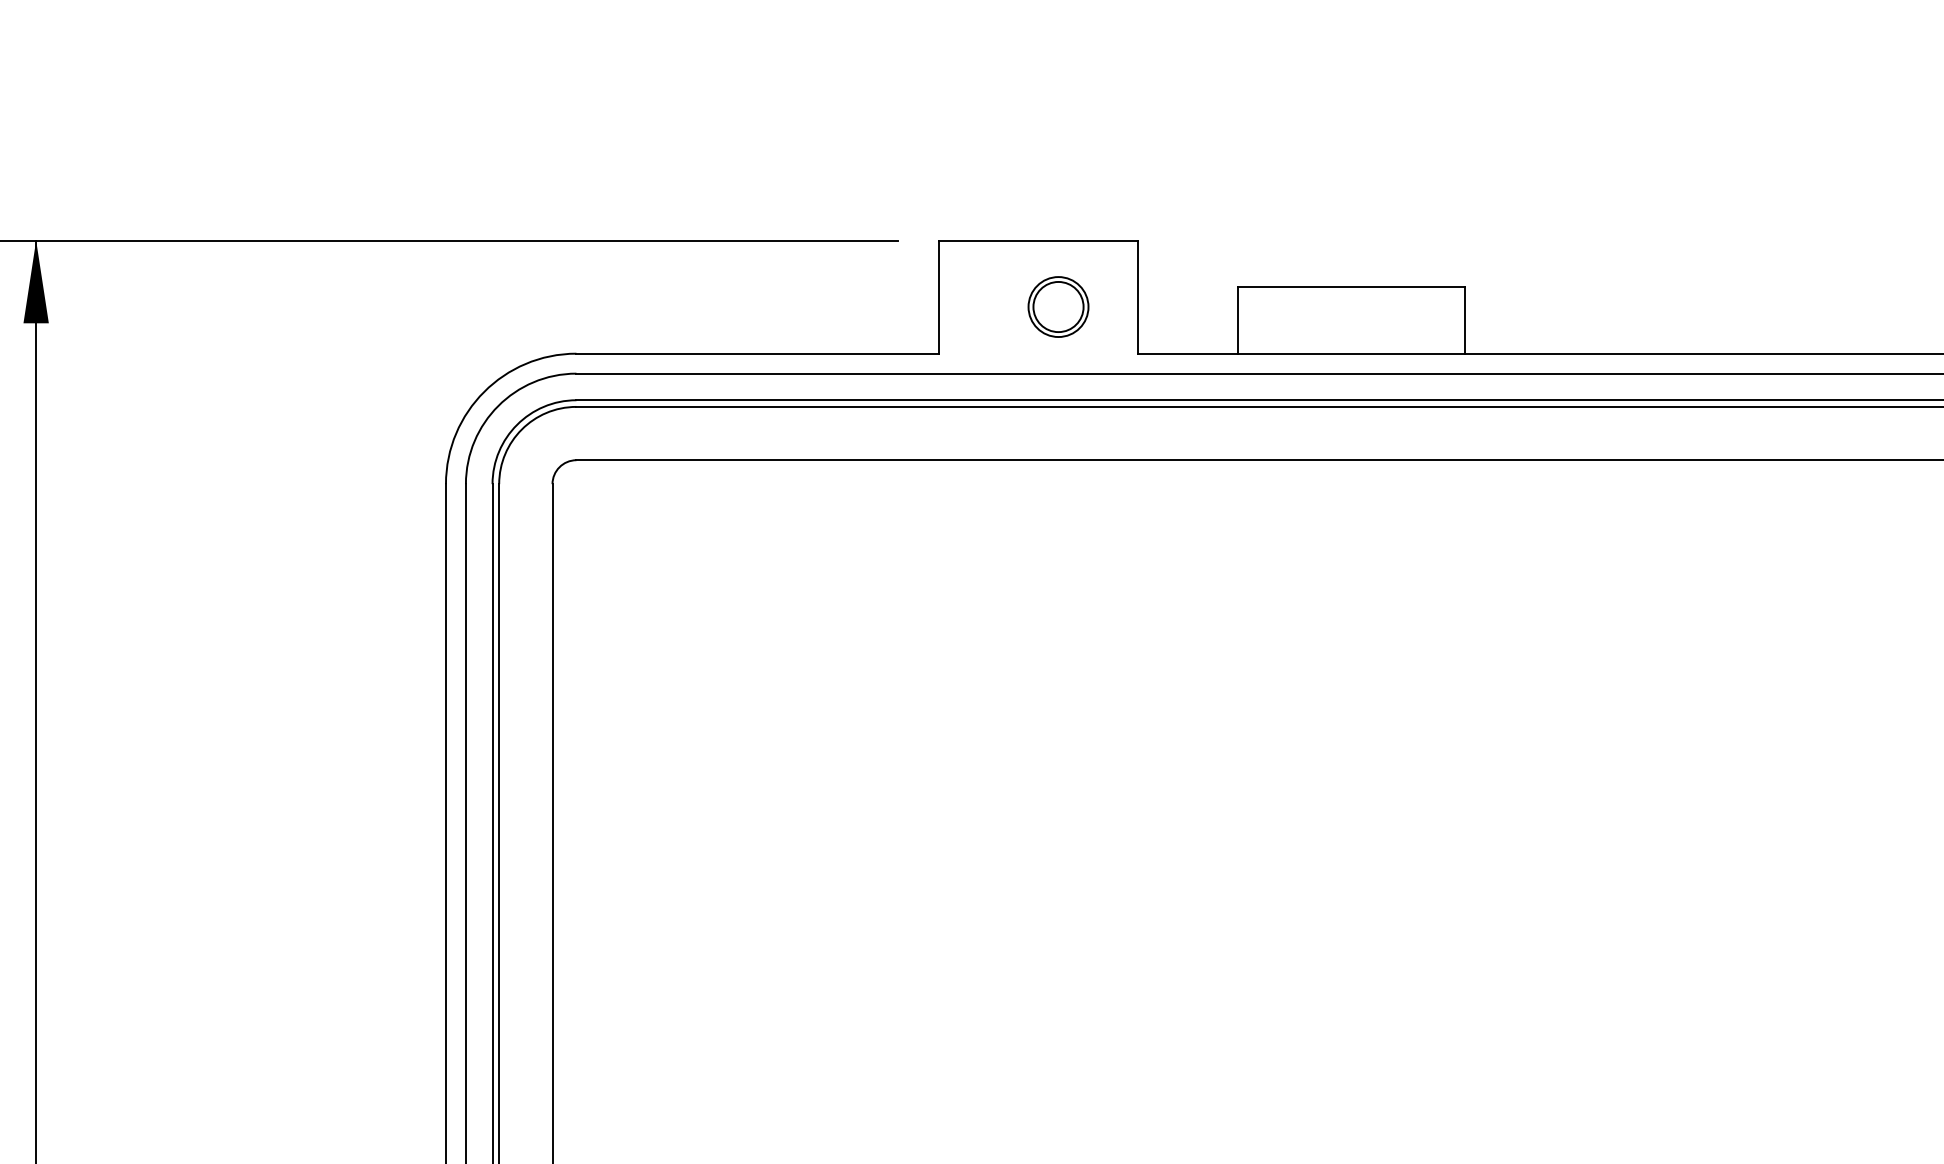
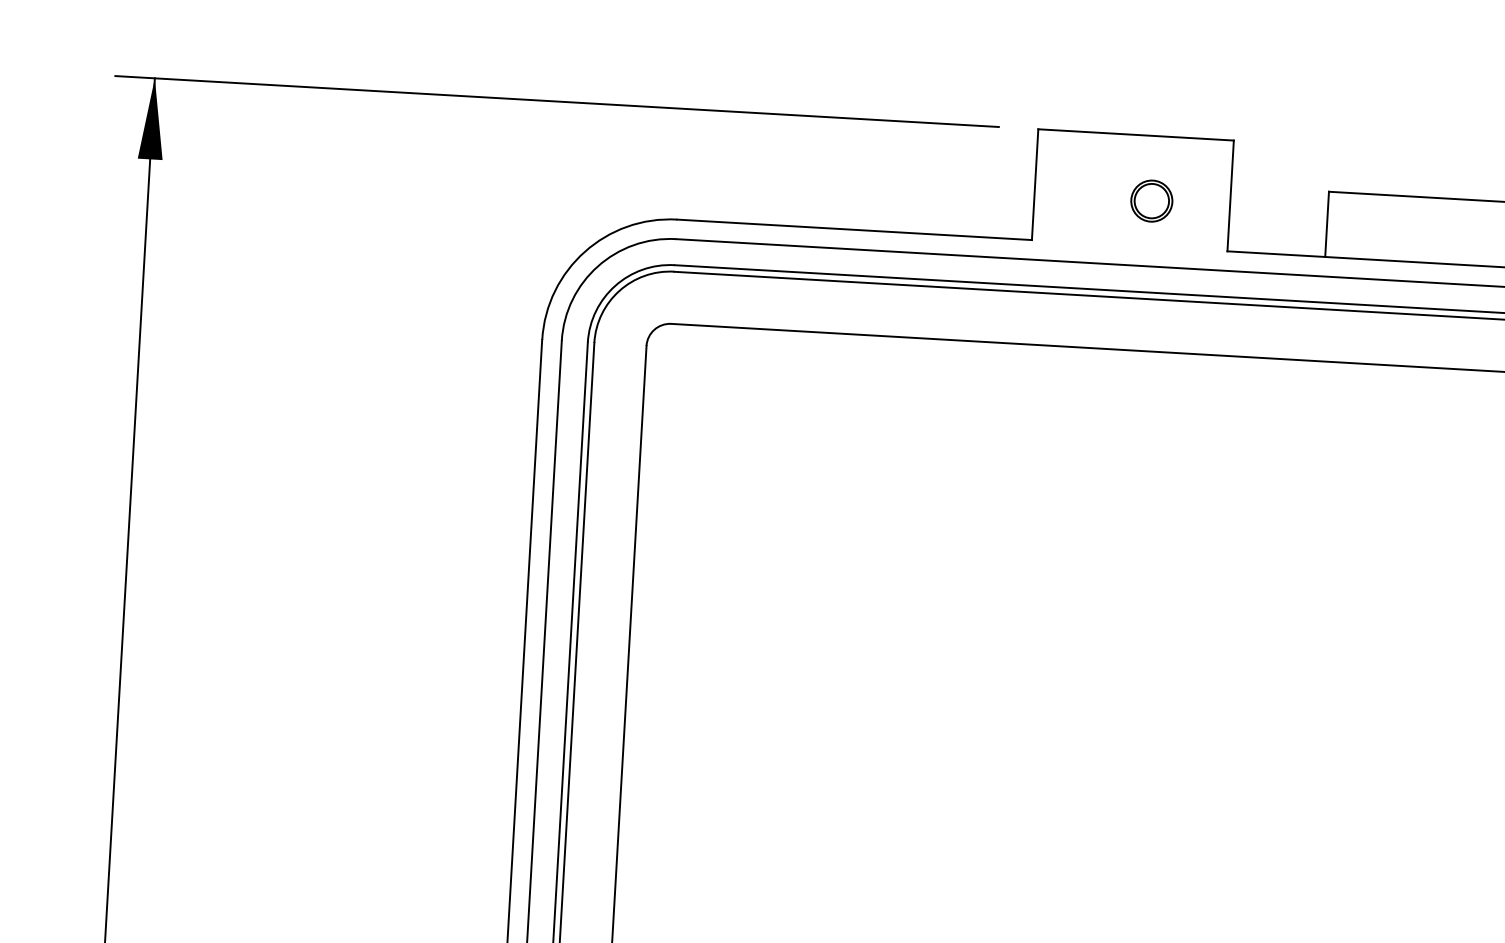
part: (1058, 306) -> (1151, 200), size x0.7

